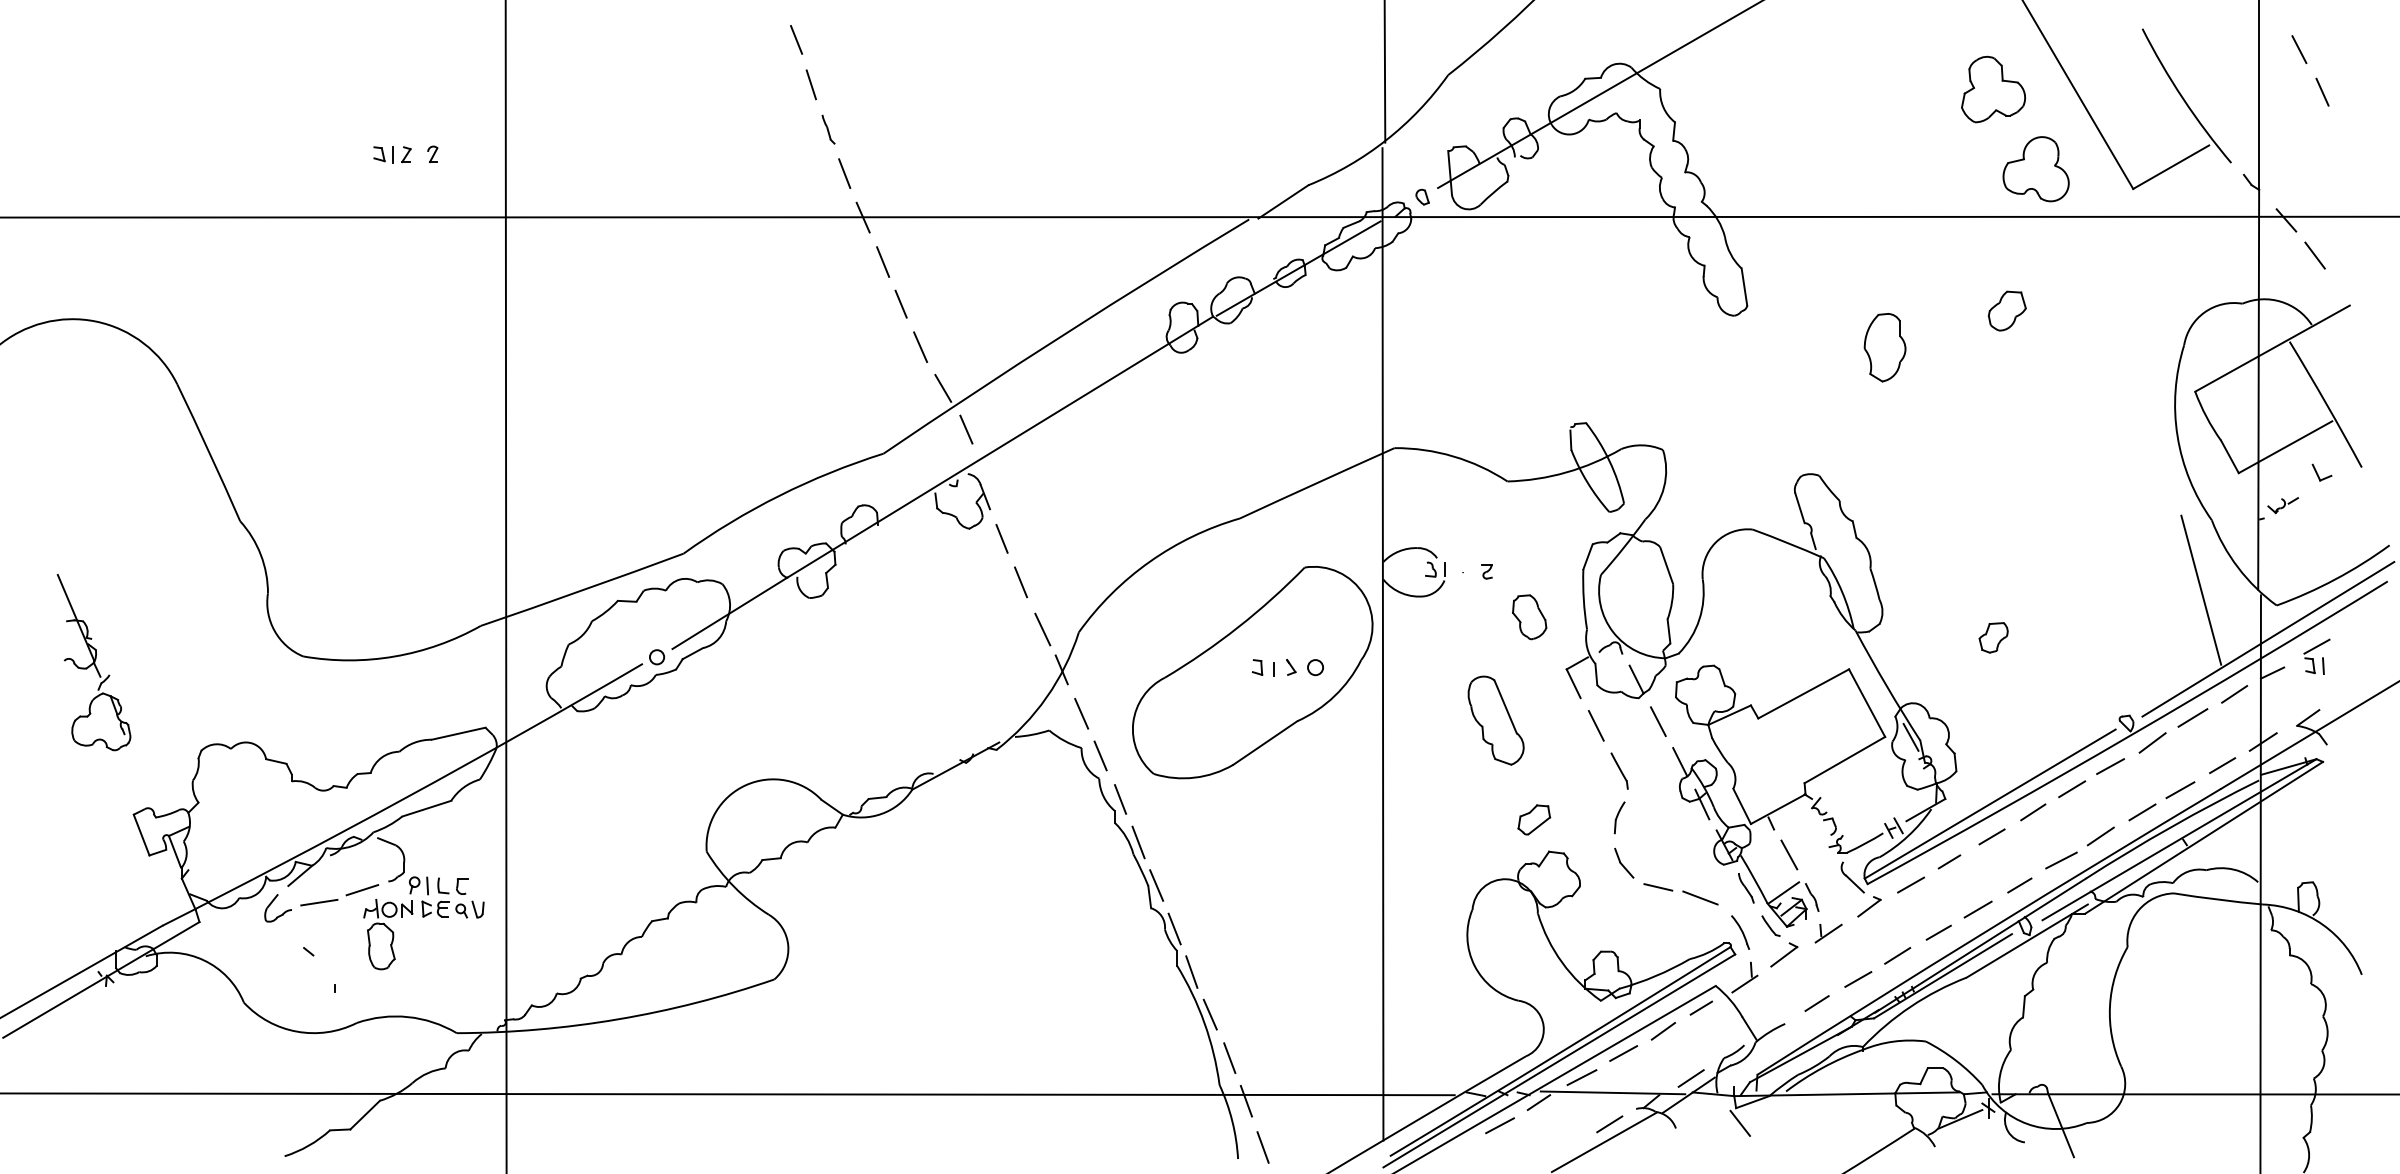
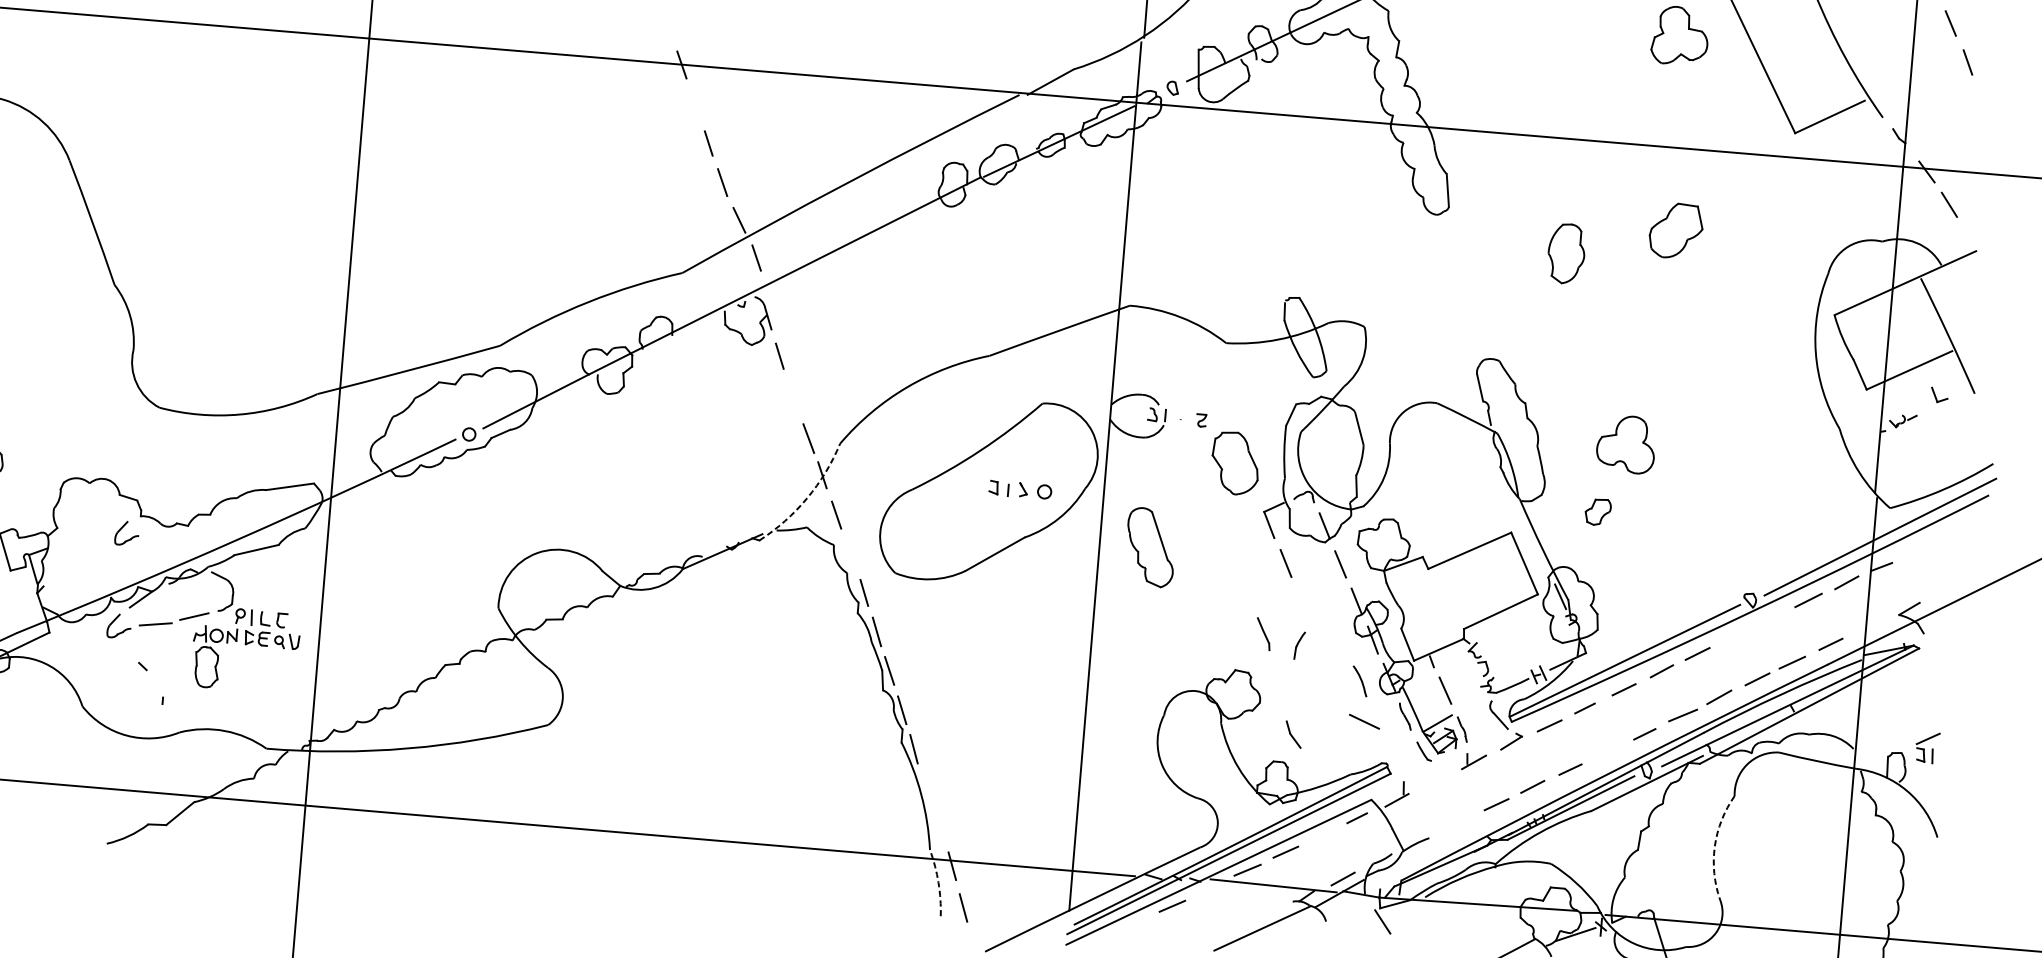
part: (2035, 169) -> (1625, 444), moved
line: (844, 173) -> (668, 25), removed
line: (883, 261) -> (696, 104), removed
part: (2006, 310) -> (1675, 230), size x1.6
line: (1021, 582) -> (793, 395), removed
line: (2201, 589) -> (1825, 488), removed
part: (1529, 617) -> (1235, 463), size x1.6
part: (1993, 637) -> (1598, 511), moved
part: (2316, 656) -> (1927, 747), moved
arc: (1046, 697) -> (807, 498), solid -> dashed
part: (1495, 720) -> (1150, 547), moved
line: (2262, 741) -> (1867, 626), removed
line: (2152, 742) -> (1771, 618), removed
line: (1100, 755) -> (850, 553), removed
line: (2110, 766) -> (1732, 636), removed
part: (1619, 770) -> (1263, 633), moved
part: (280, 808) -> (128, 539), added
part: (1534, 819) -> (1225, 640), removed
part: (1624, 862) -> (1293, 733), moved
line: (1658, 887) -> (1328, 709), removed
line: (1977, 909) -> (1606, 752), removed
part: (1740, 932) -> (1359, 681), moved
part: (1784, 954) -> (1433, 777), removed
line: (1816, 1003) -> (1458, 822), removed
arc: (2110, 1006) -> (1715, 846), solid -> dashed
line: (1209, 1014) -> (926, 787), removed
line: (1663, 1030) -> (1322, 834), removed
line: (1229, 1057) -> (940, 826), removed
line: (1538, 1102) -> (1207, 888), removed
arc: (1232, 1121) -> (938, 882), solid -> dashed
line: (1609, 1124) -> (1268, 913), removed

